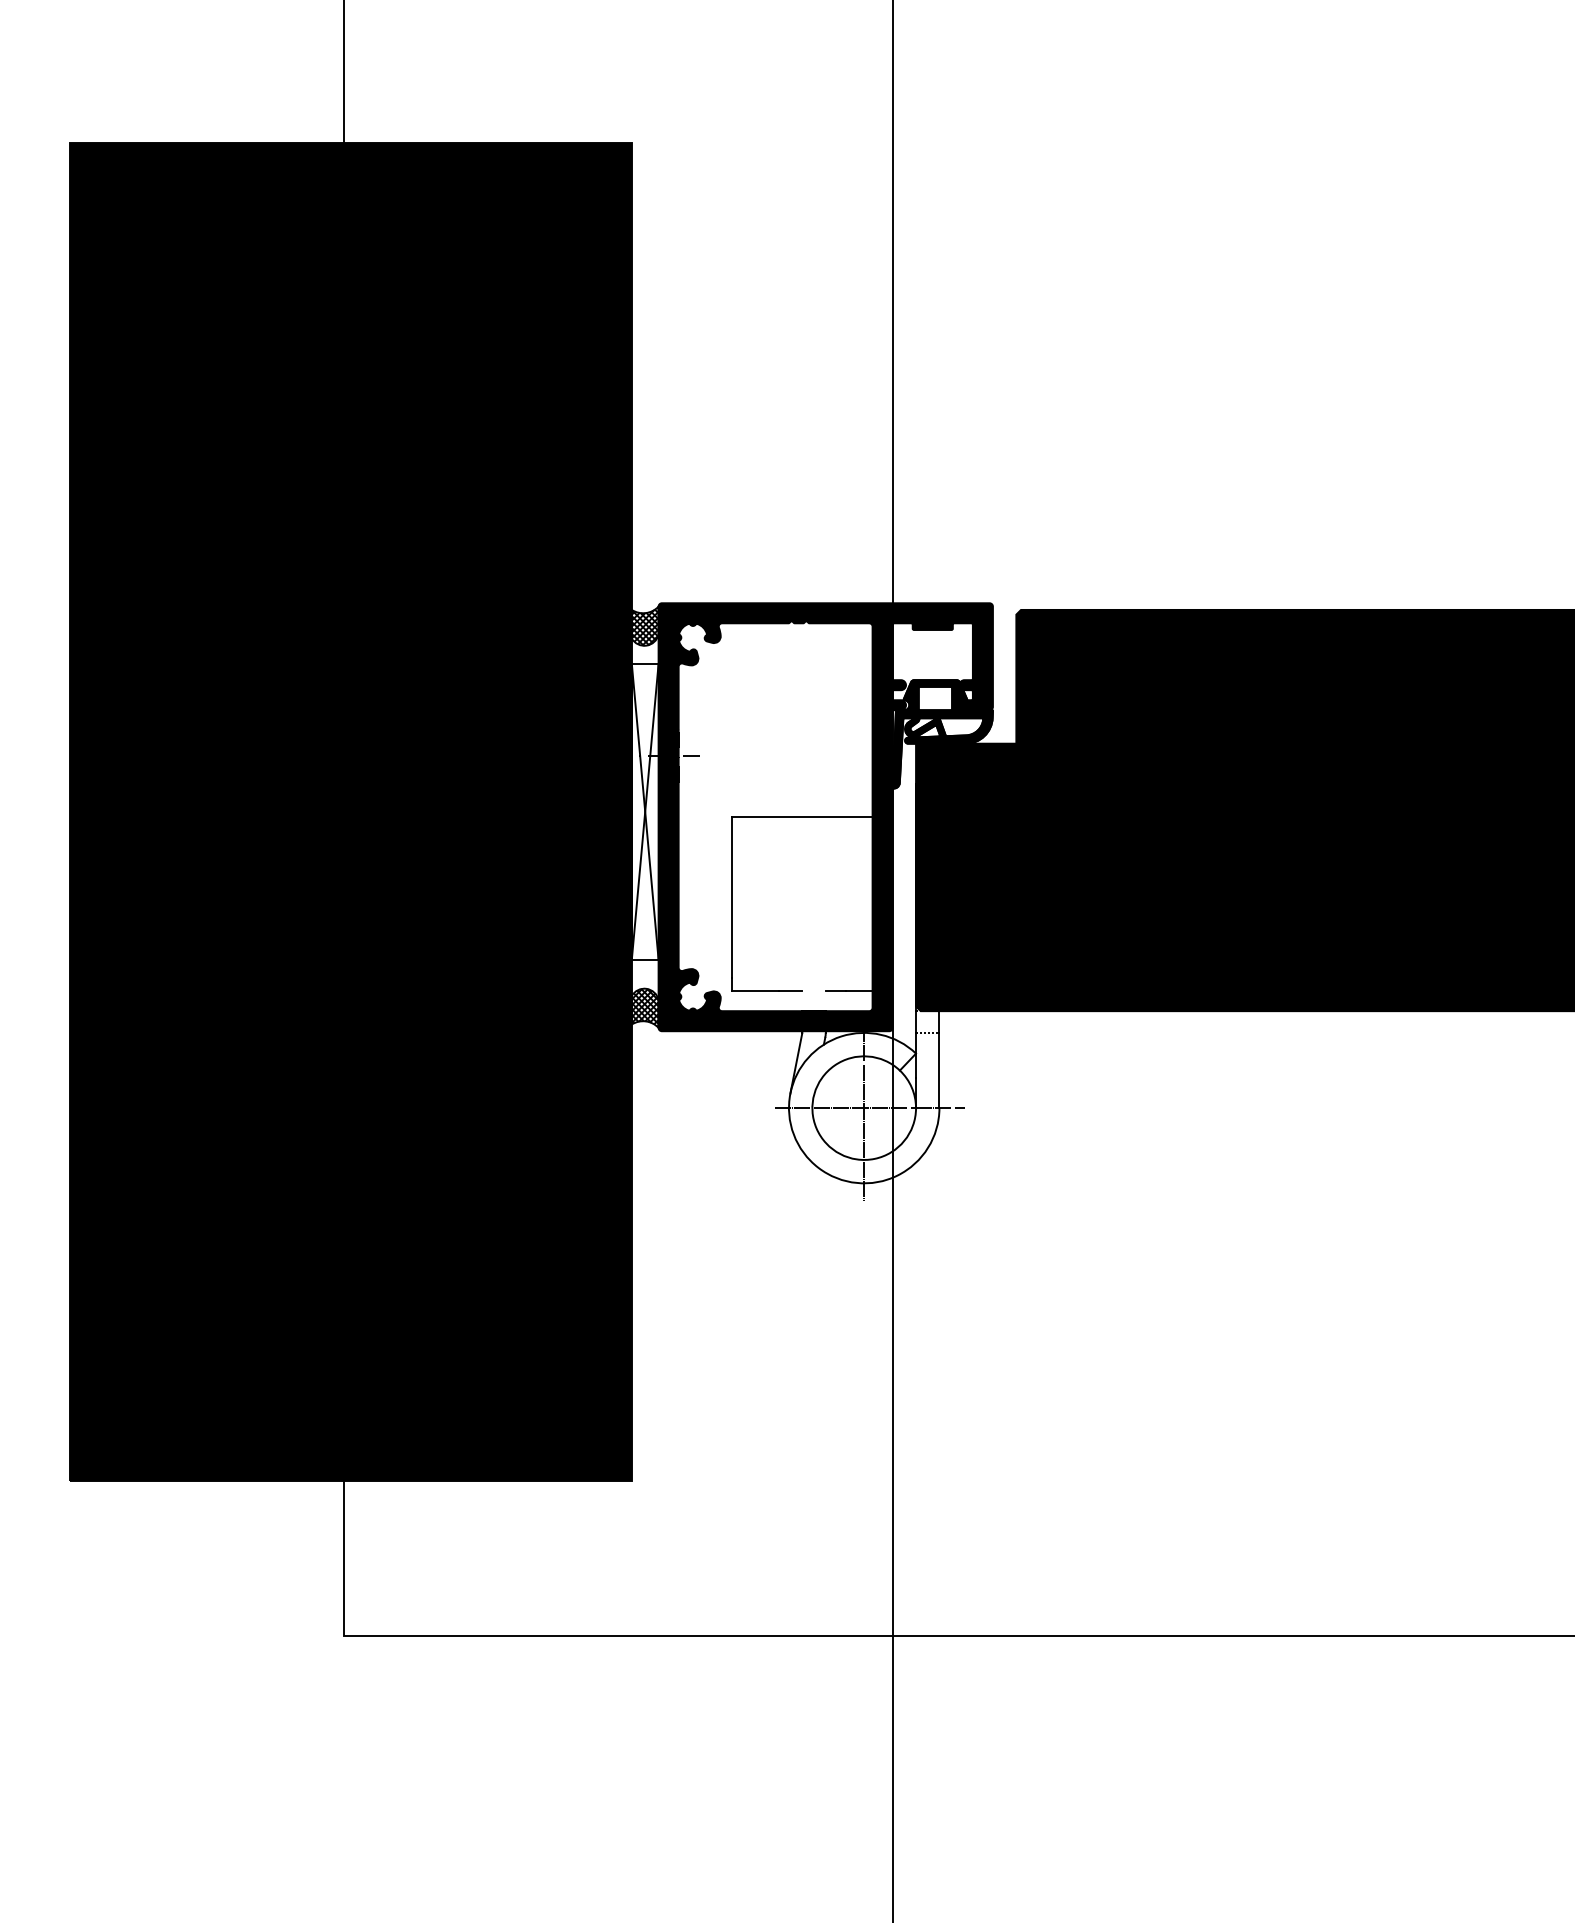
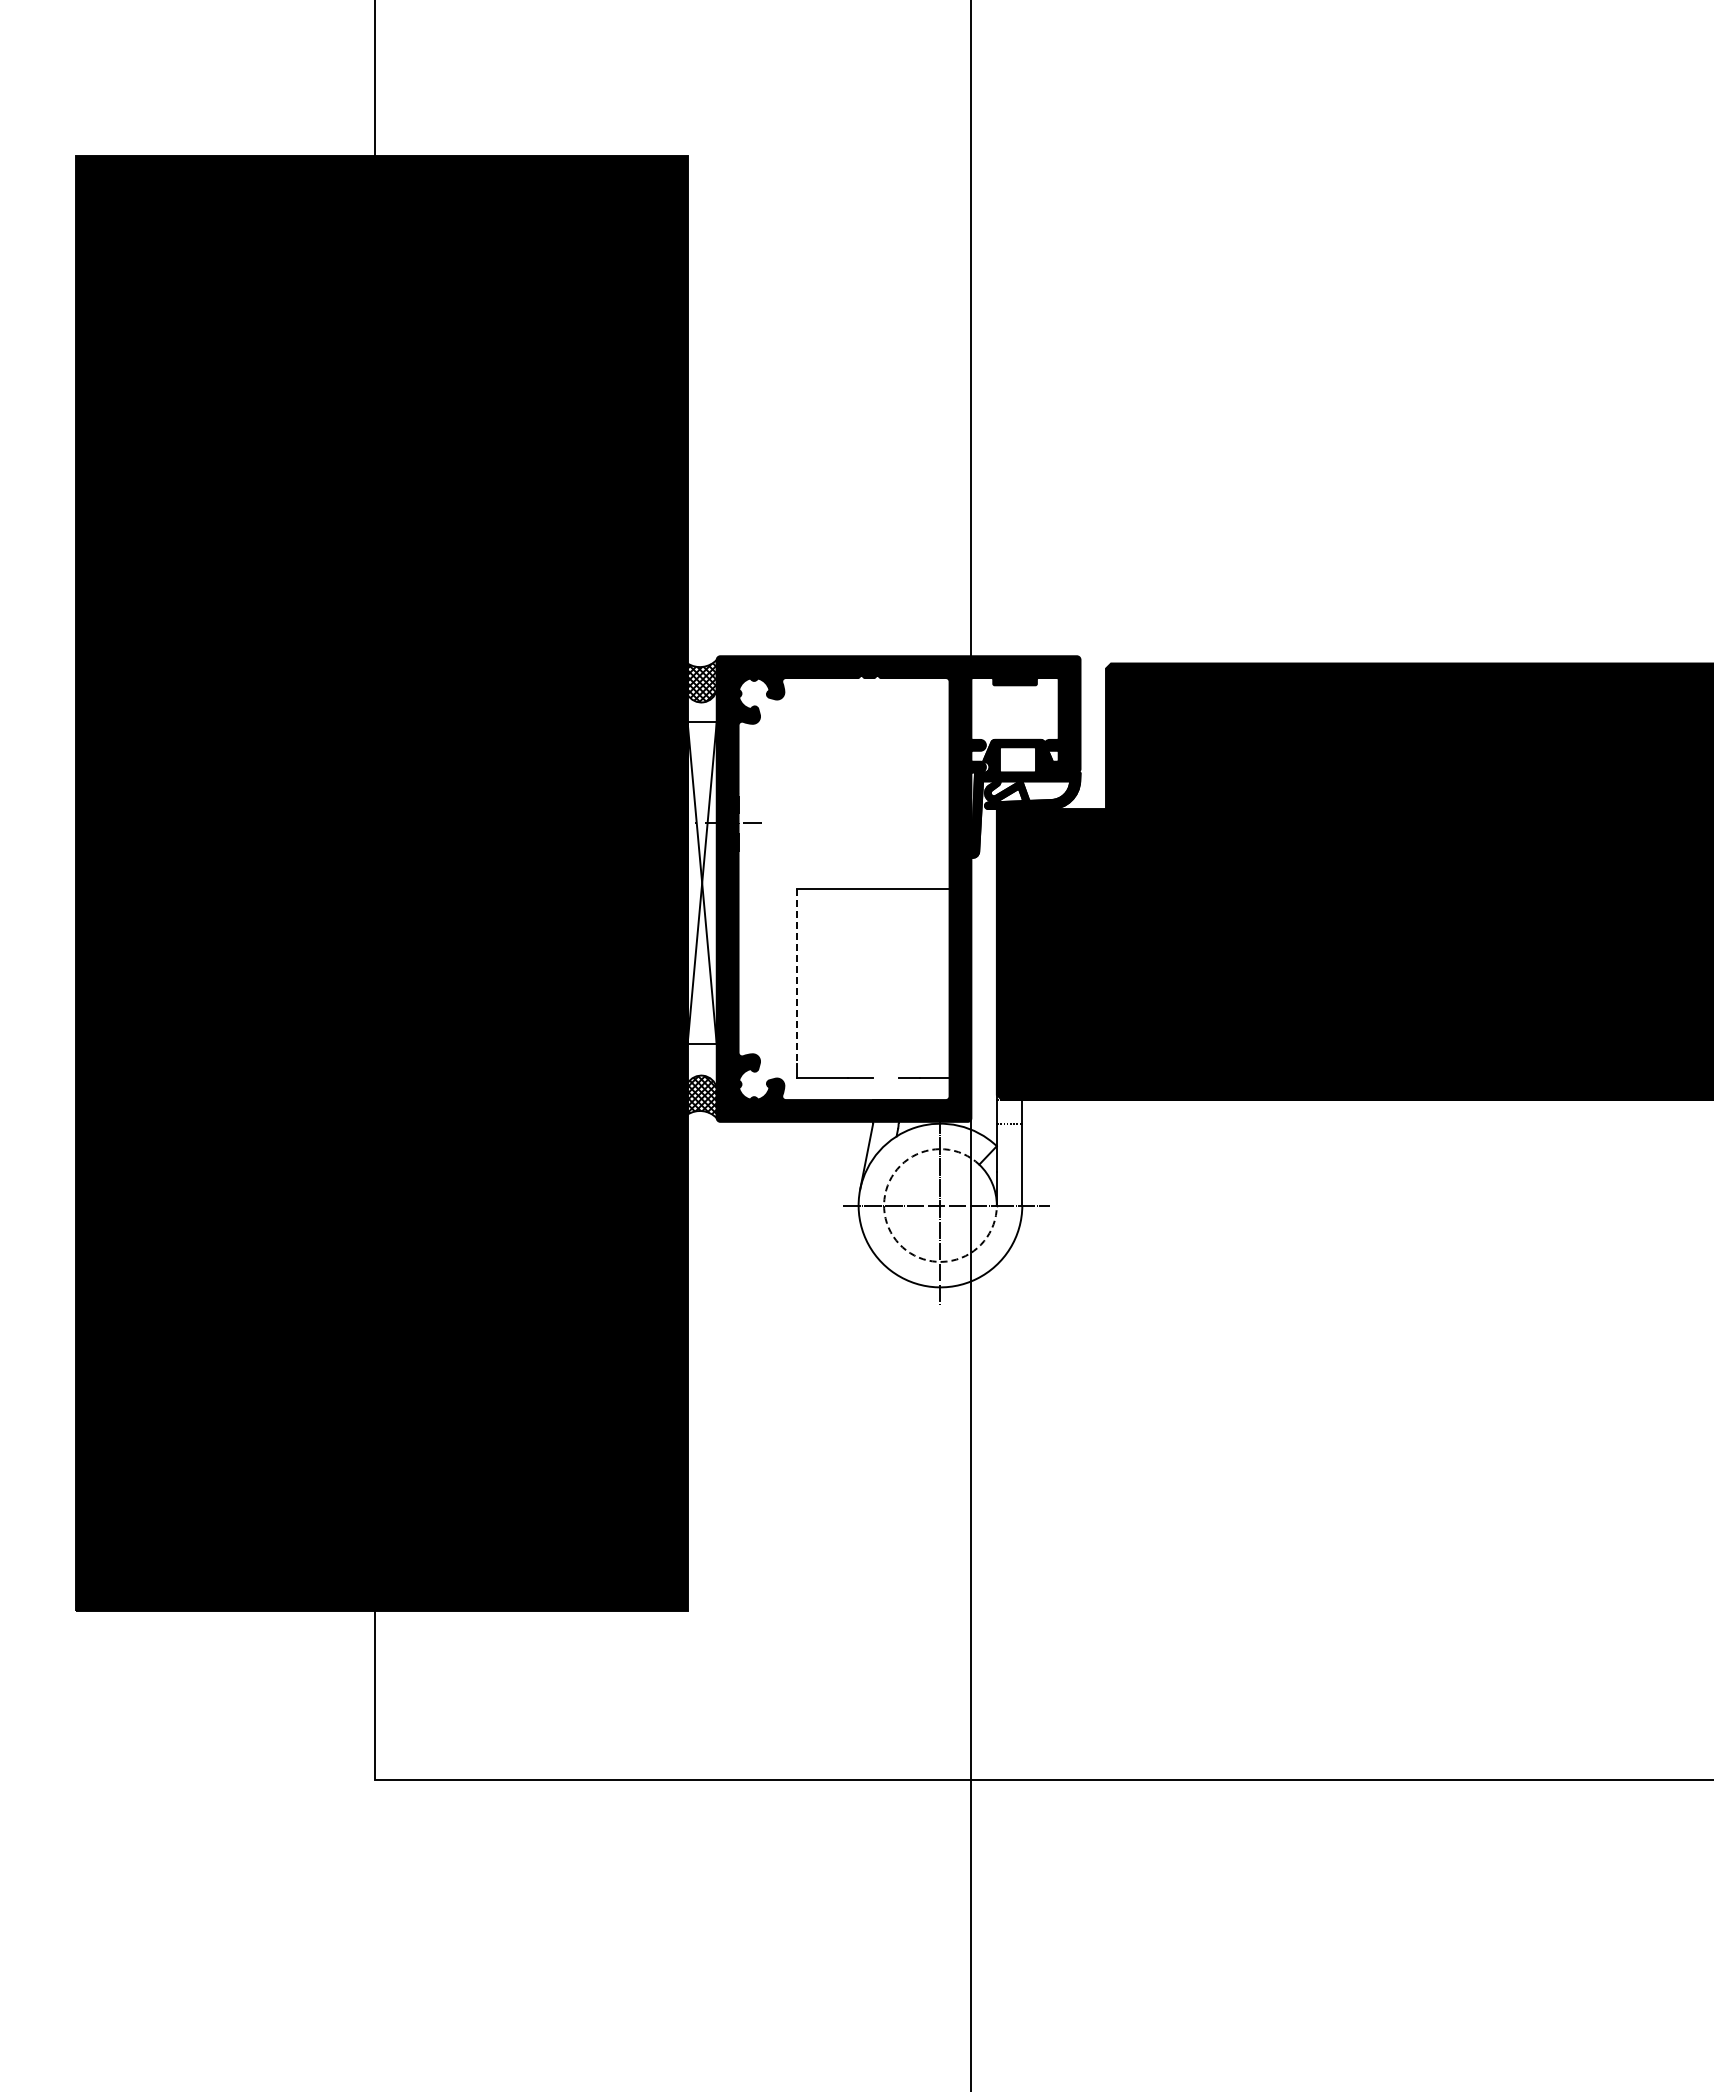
line: (731, 897) -> (796, 976), solid -> dashed
arc: (816, 1128) -> (888, 1227), solid -> dashed

